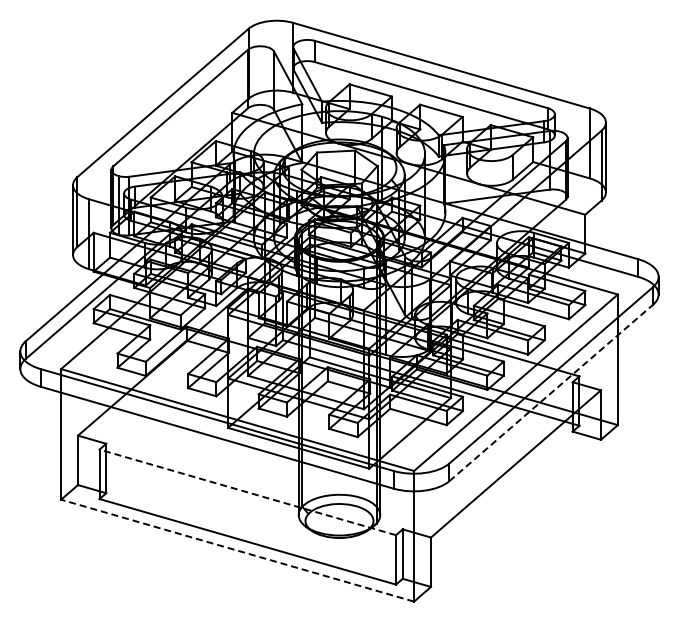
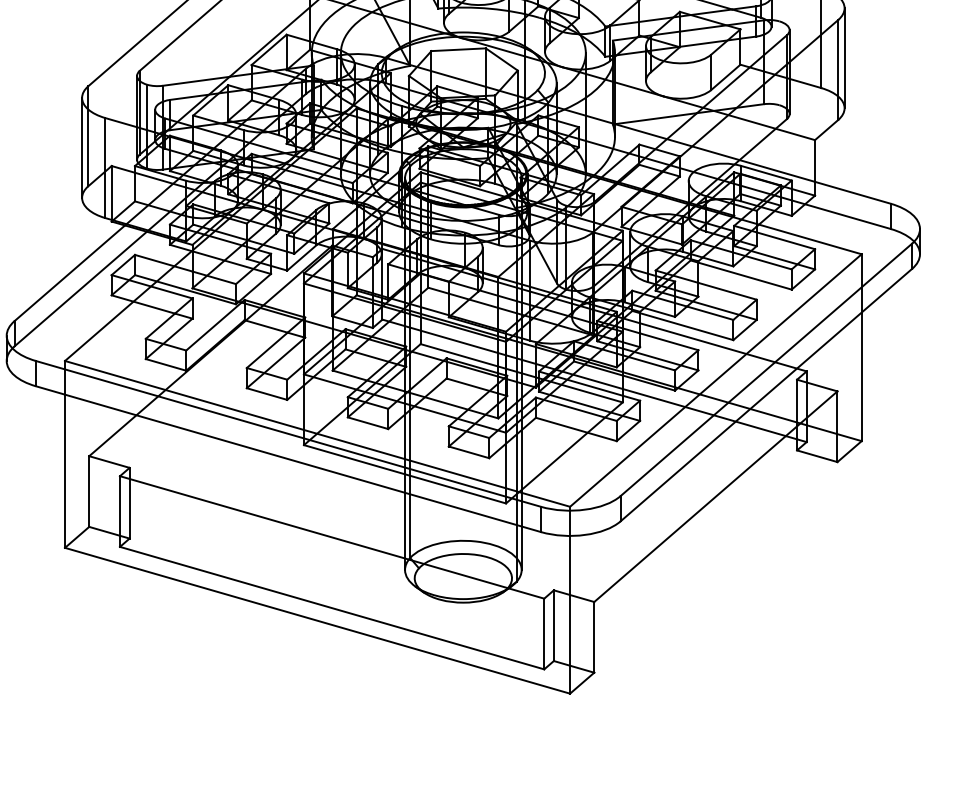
line: (551, 392) -> (766, 394), dashed -> solid
line: (247, 492) -> (331, 537), dashed -> solid
line: (237, 550) -> (317, 620), dashed -> solid

